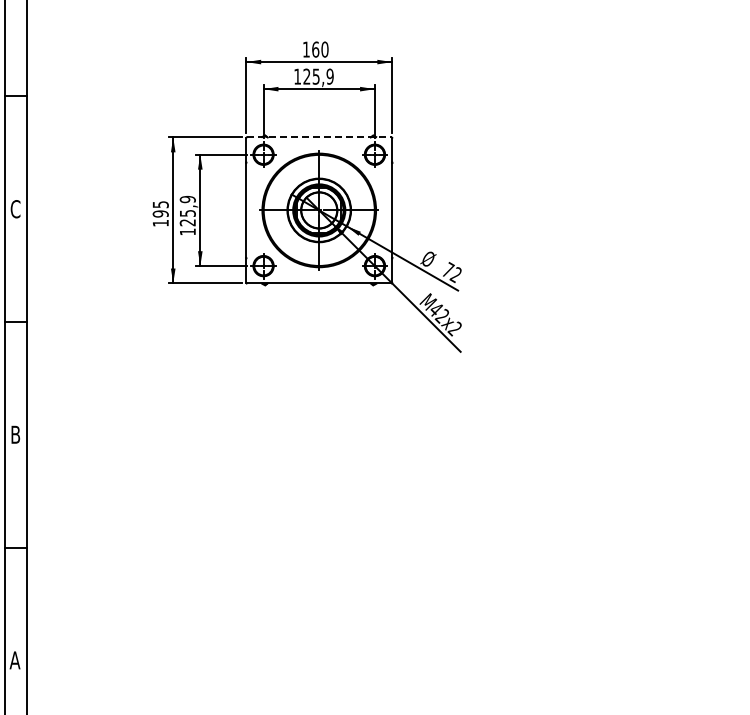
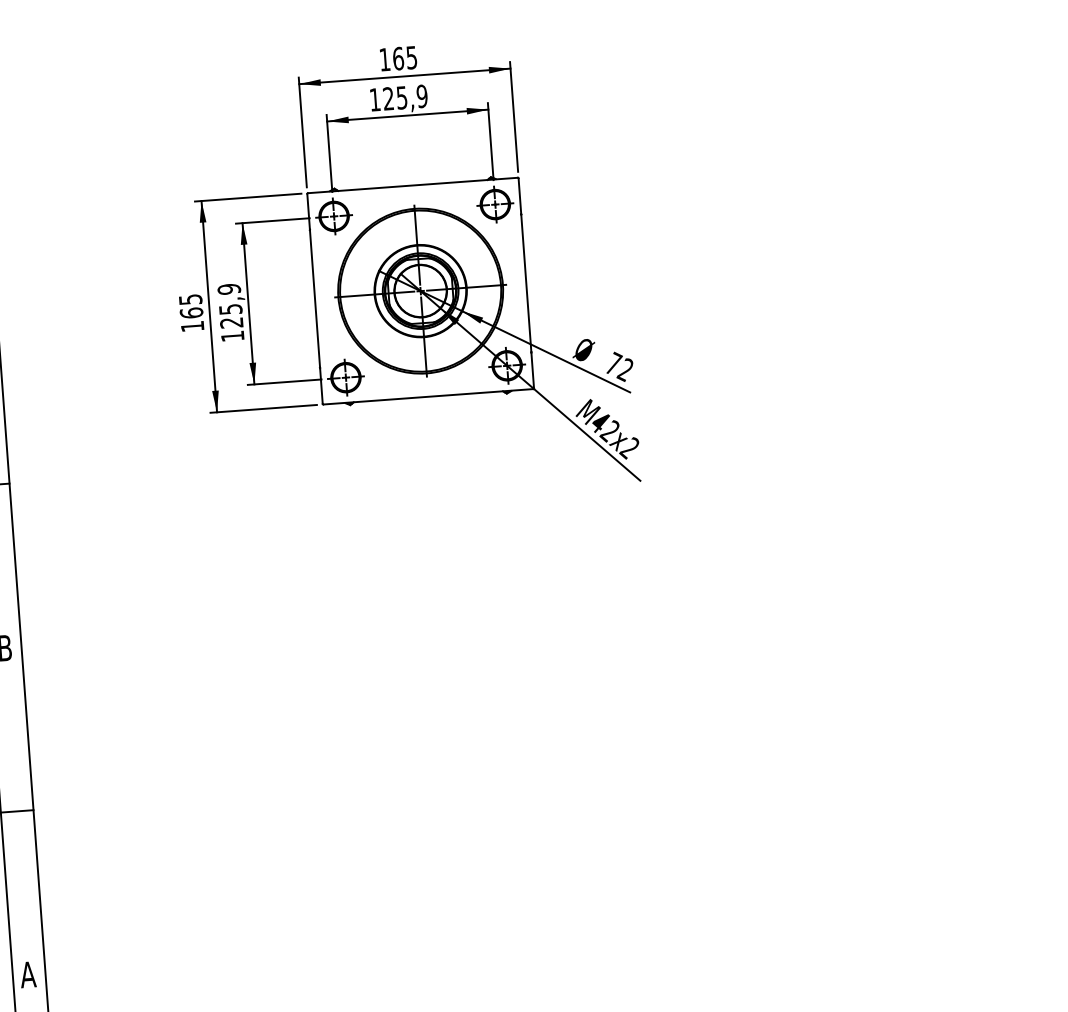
text: (324, 49) -> (411, 57), 160 -> 165
line: (319, 137) -> (413, 185), dashed -> solid
text: (160, 213) -> (191, 312), 195 -> 165

